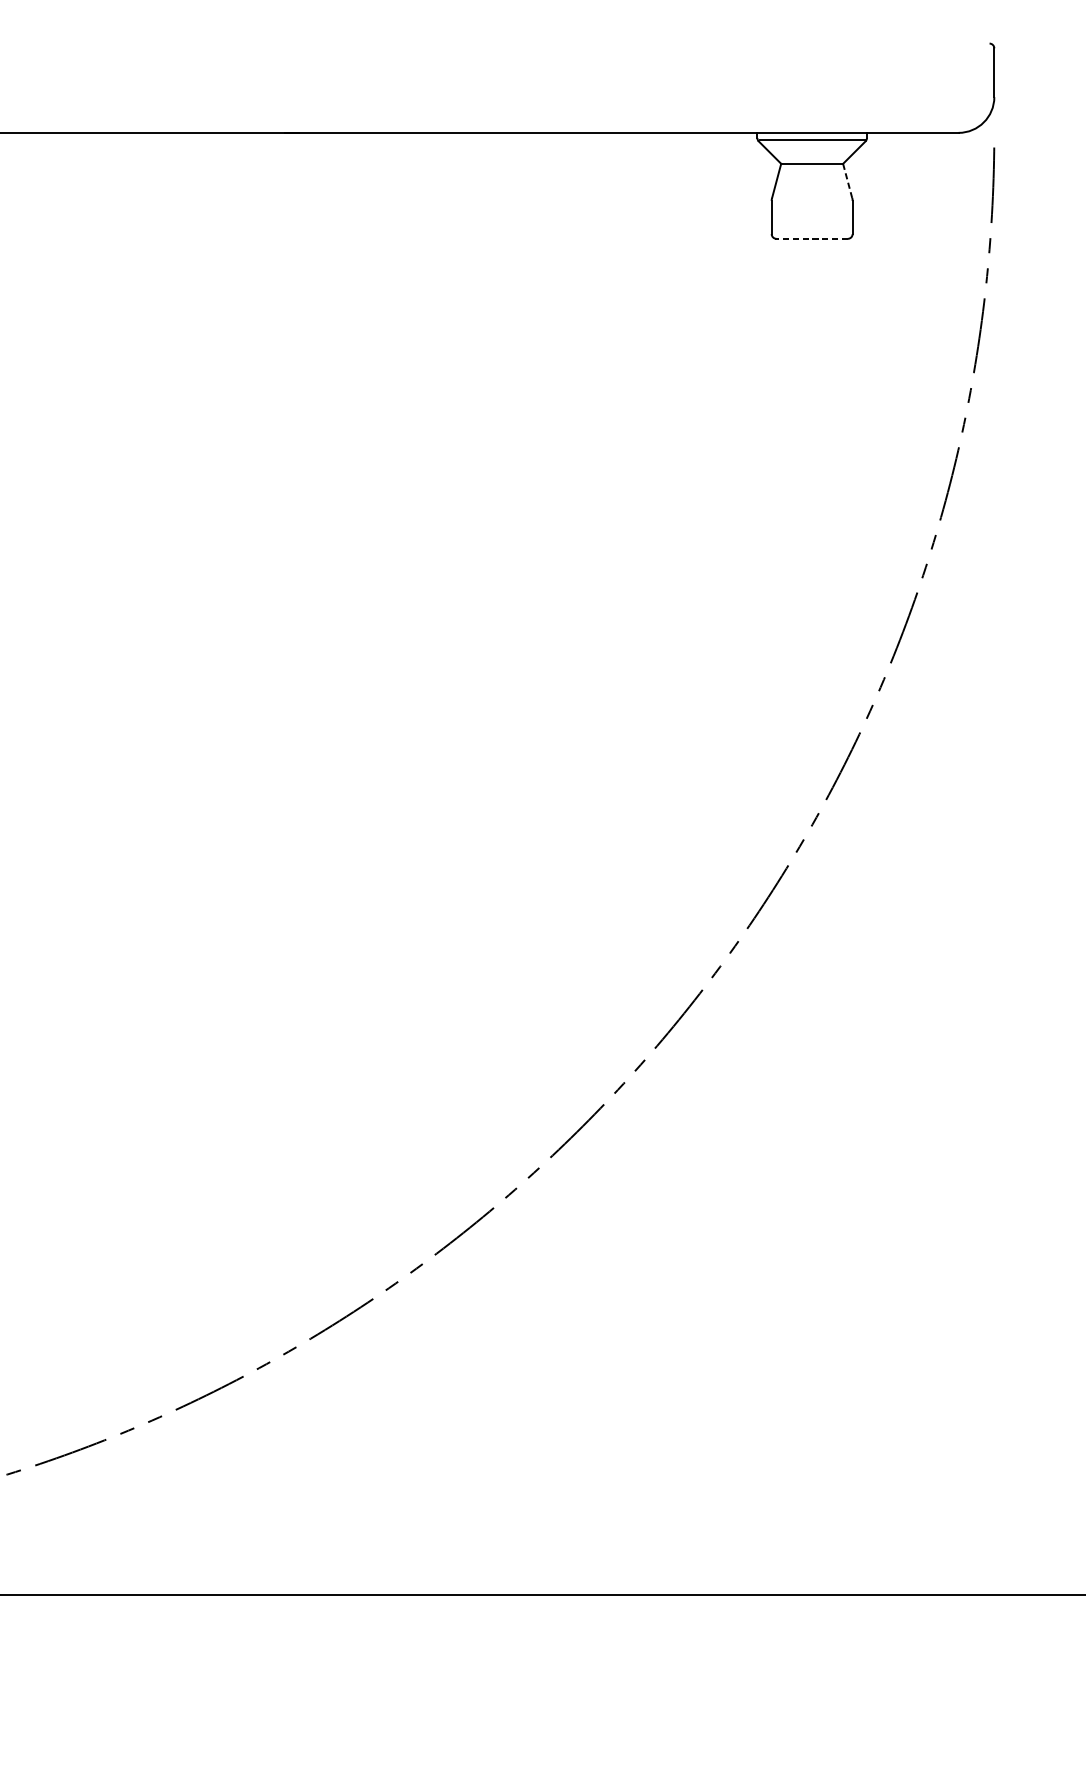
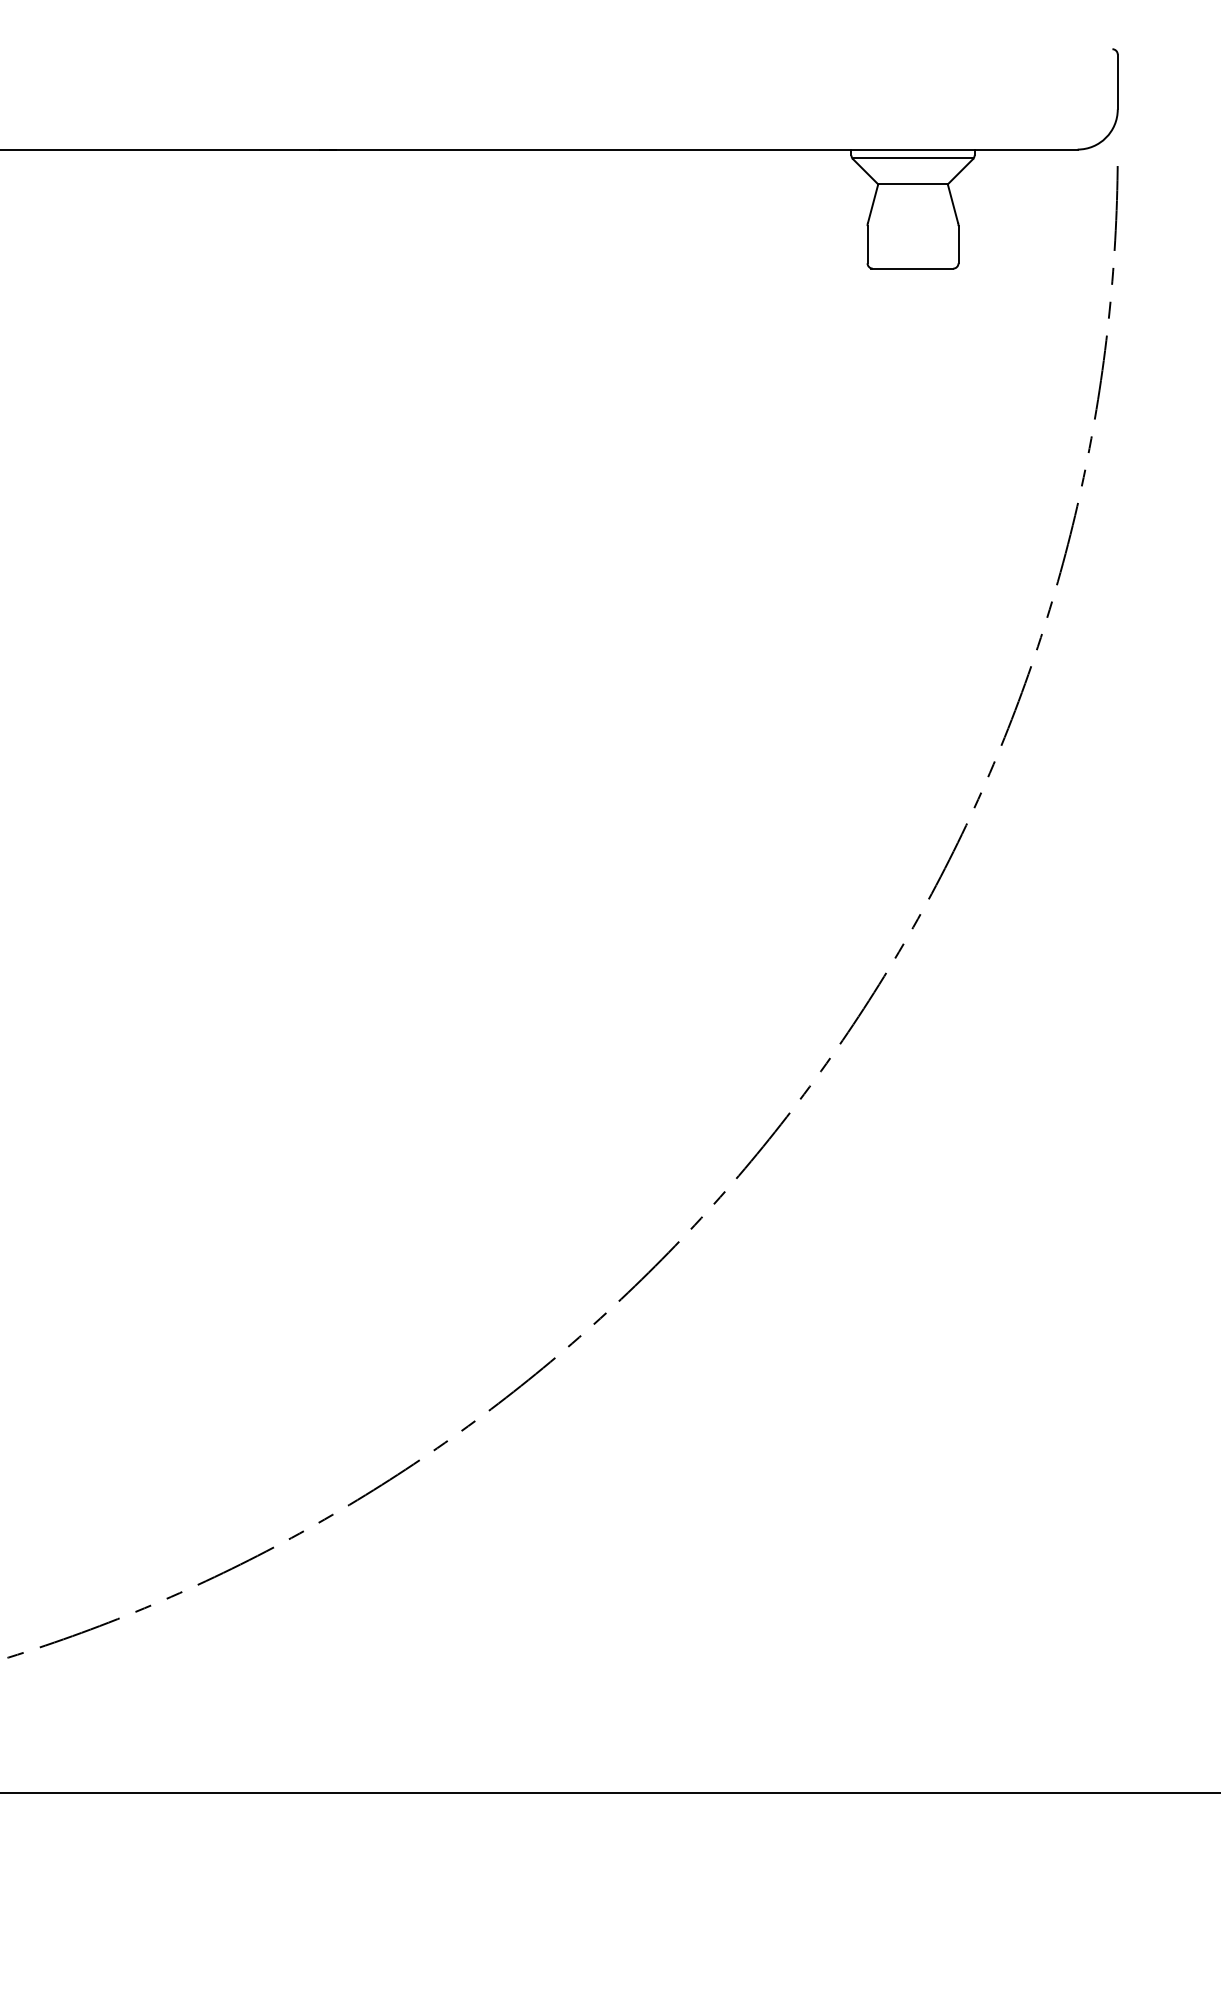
line: (847, 180) -> (952, 203), dashed -> solid
line: (810, 238) -> (911, 268), dashed -> solid

